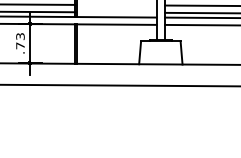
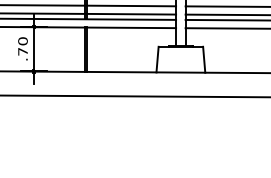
line: (116, 4) -> (131, 5), added
line: (116, 11) -> (131, 13), added
text: (20, 36) -> (22, 41), .73 -> .70

